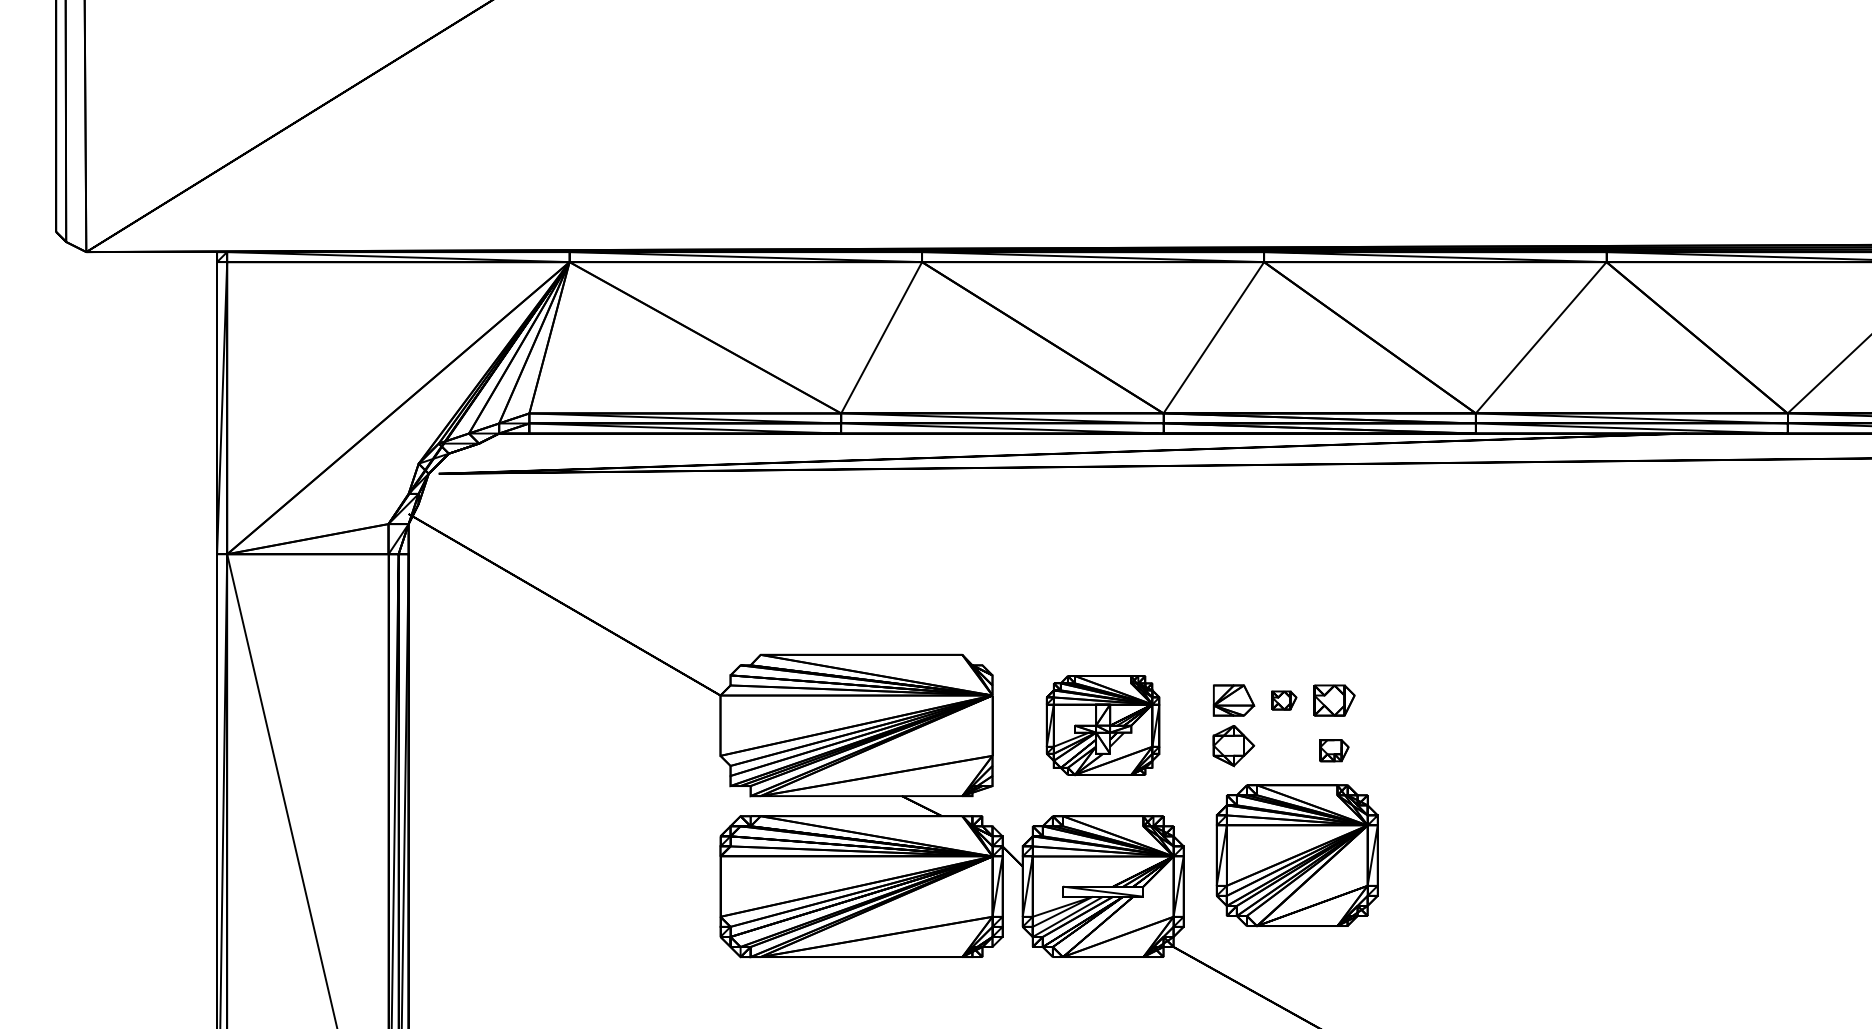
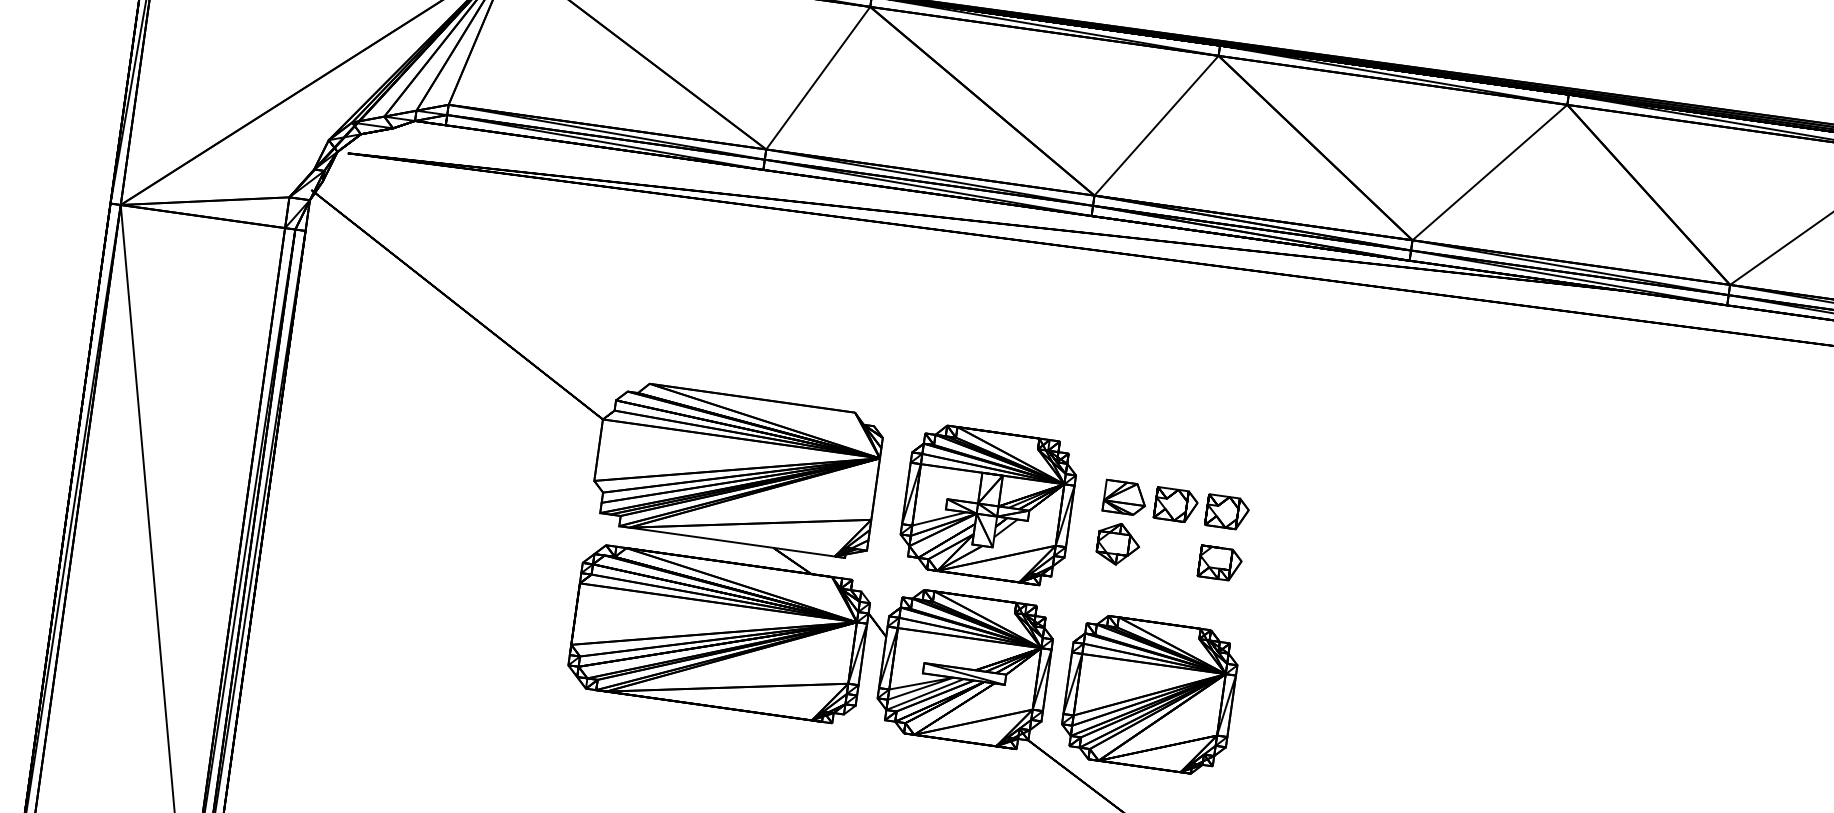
part: (1284, 700) -> (1176, 505), size x1.67
part: (1102, 725) -> (987, 504), size x1.43
part: (1334, 750) -> (1220, 563), size x1.43
part: (1296, 855) -> (1148, 694), moved

